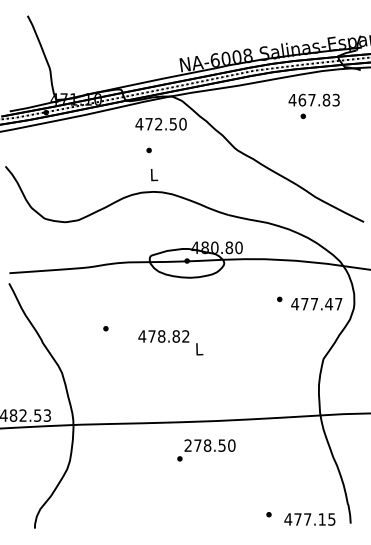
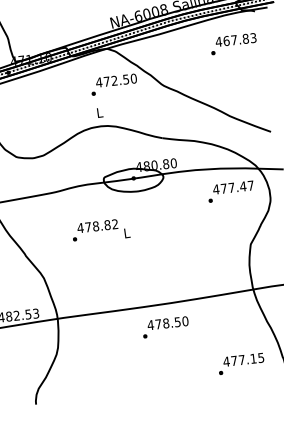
text: (313, 99) -> (235, 39), moved
text: (160, 123) -> (115, 80), moved
text: (316, 304) -> (233, 187), moved
text: (170, 342) -> (103, 230), moved
text: (188, 445) -> (150, 325), 278.50 -> 478.50
text: (309, 519) -> (243, 359), moved

